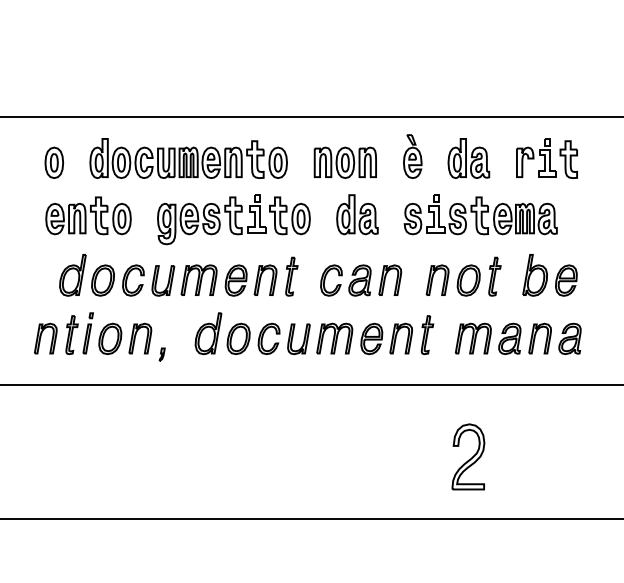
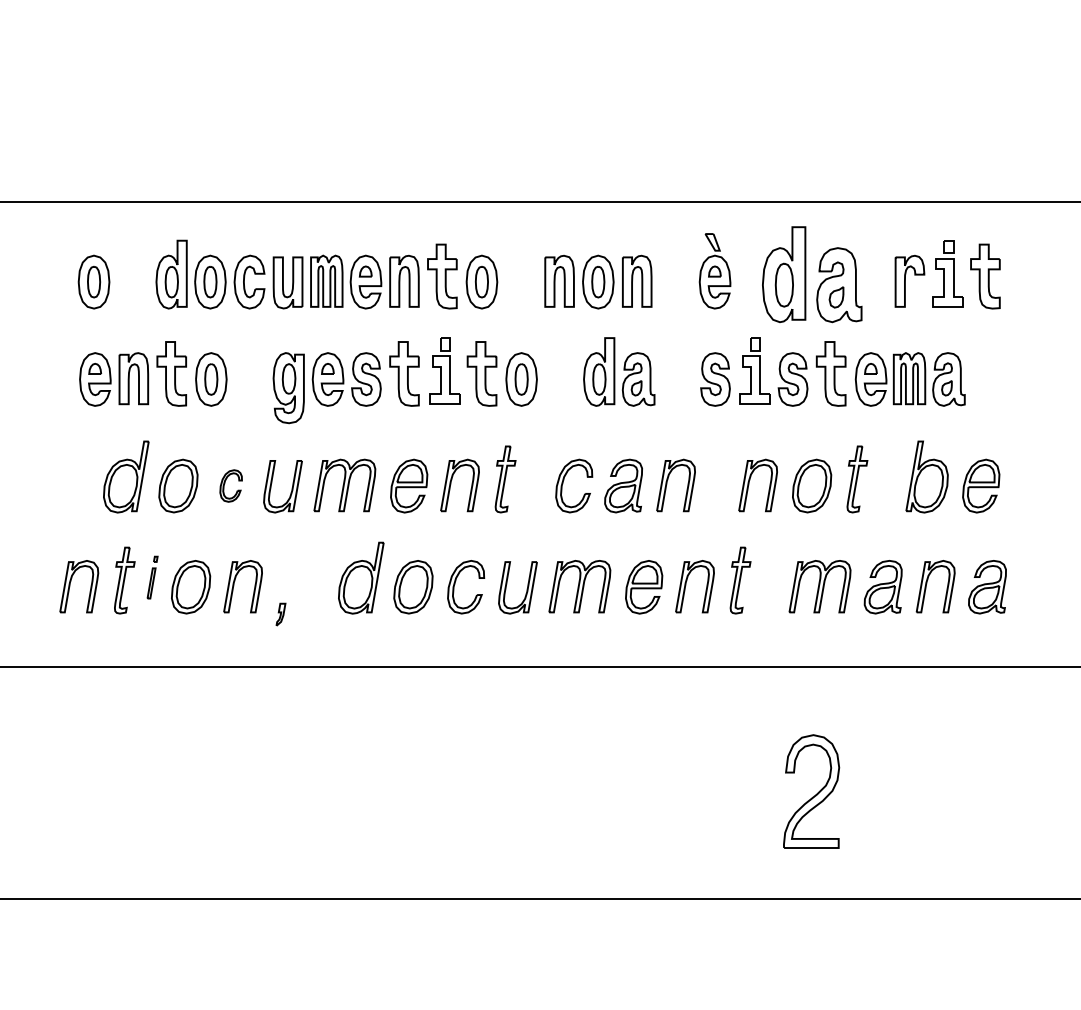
part: (468, 158) -> (811, 274), size x1.4
part: (133, 280) -> (231, 485), size x0.6
part: (87, 333) -> (151, 577), size x0.6

